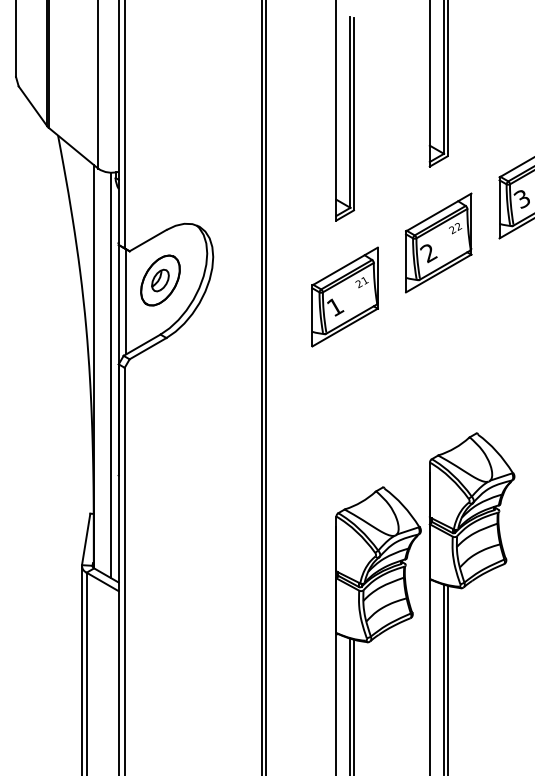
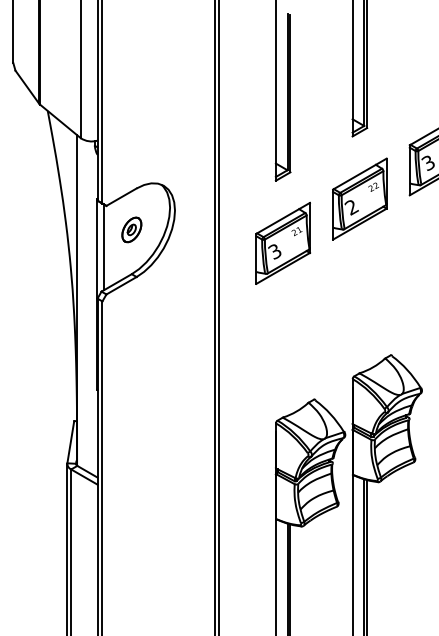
part: (160, 280) -> (131, 229), size x0.6
text: (335, 306) -> (275, 251), 1 -> 3
line: (110, 375) -> (90, 307), removed

